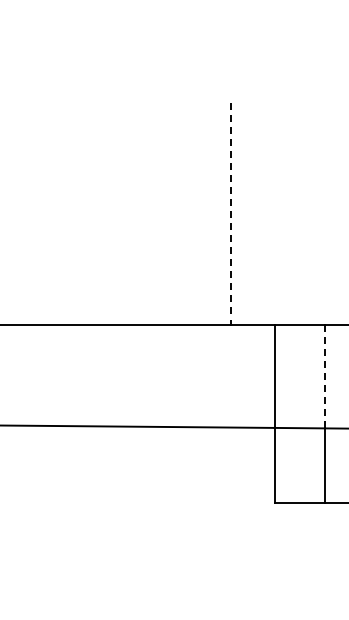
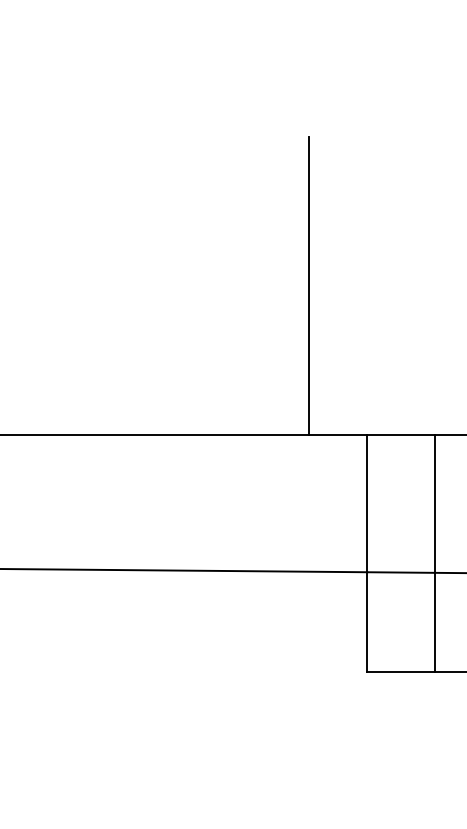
line: (231, 214) -> (309, 286), dashed -> solid
line: (325, 376) -> (435, 503), dashed -> solid

